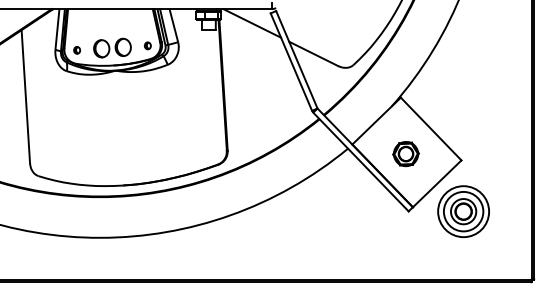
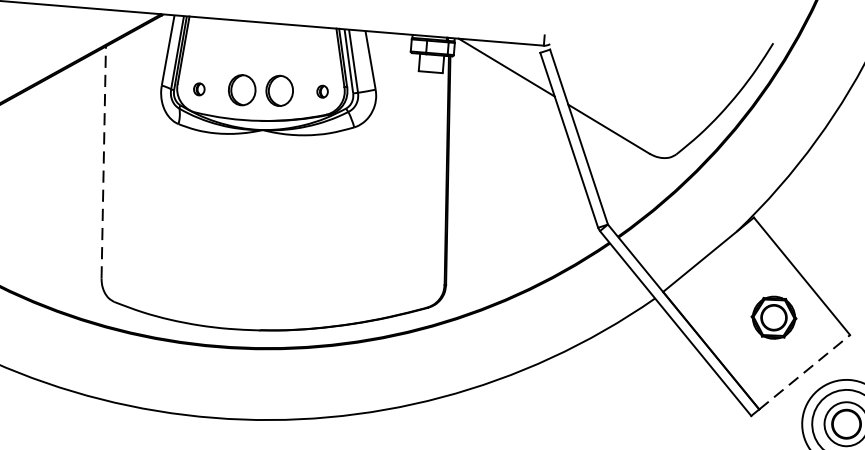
line: (25, 96) -> (103, 162), solid -> dashed
part: (405, 154) -> (772, 318), moved
line: (437, 183) -> (805, 371), solid -> dashed

